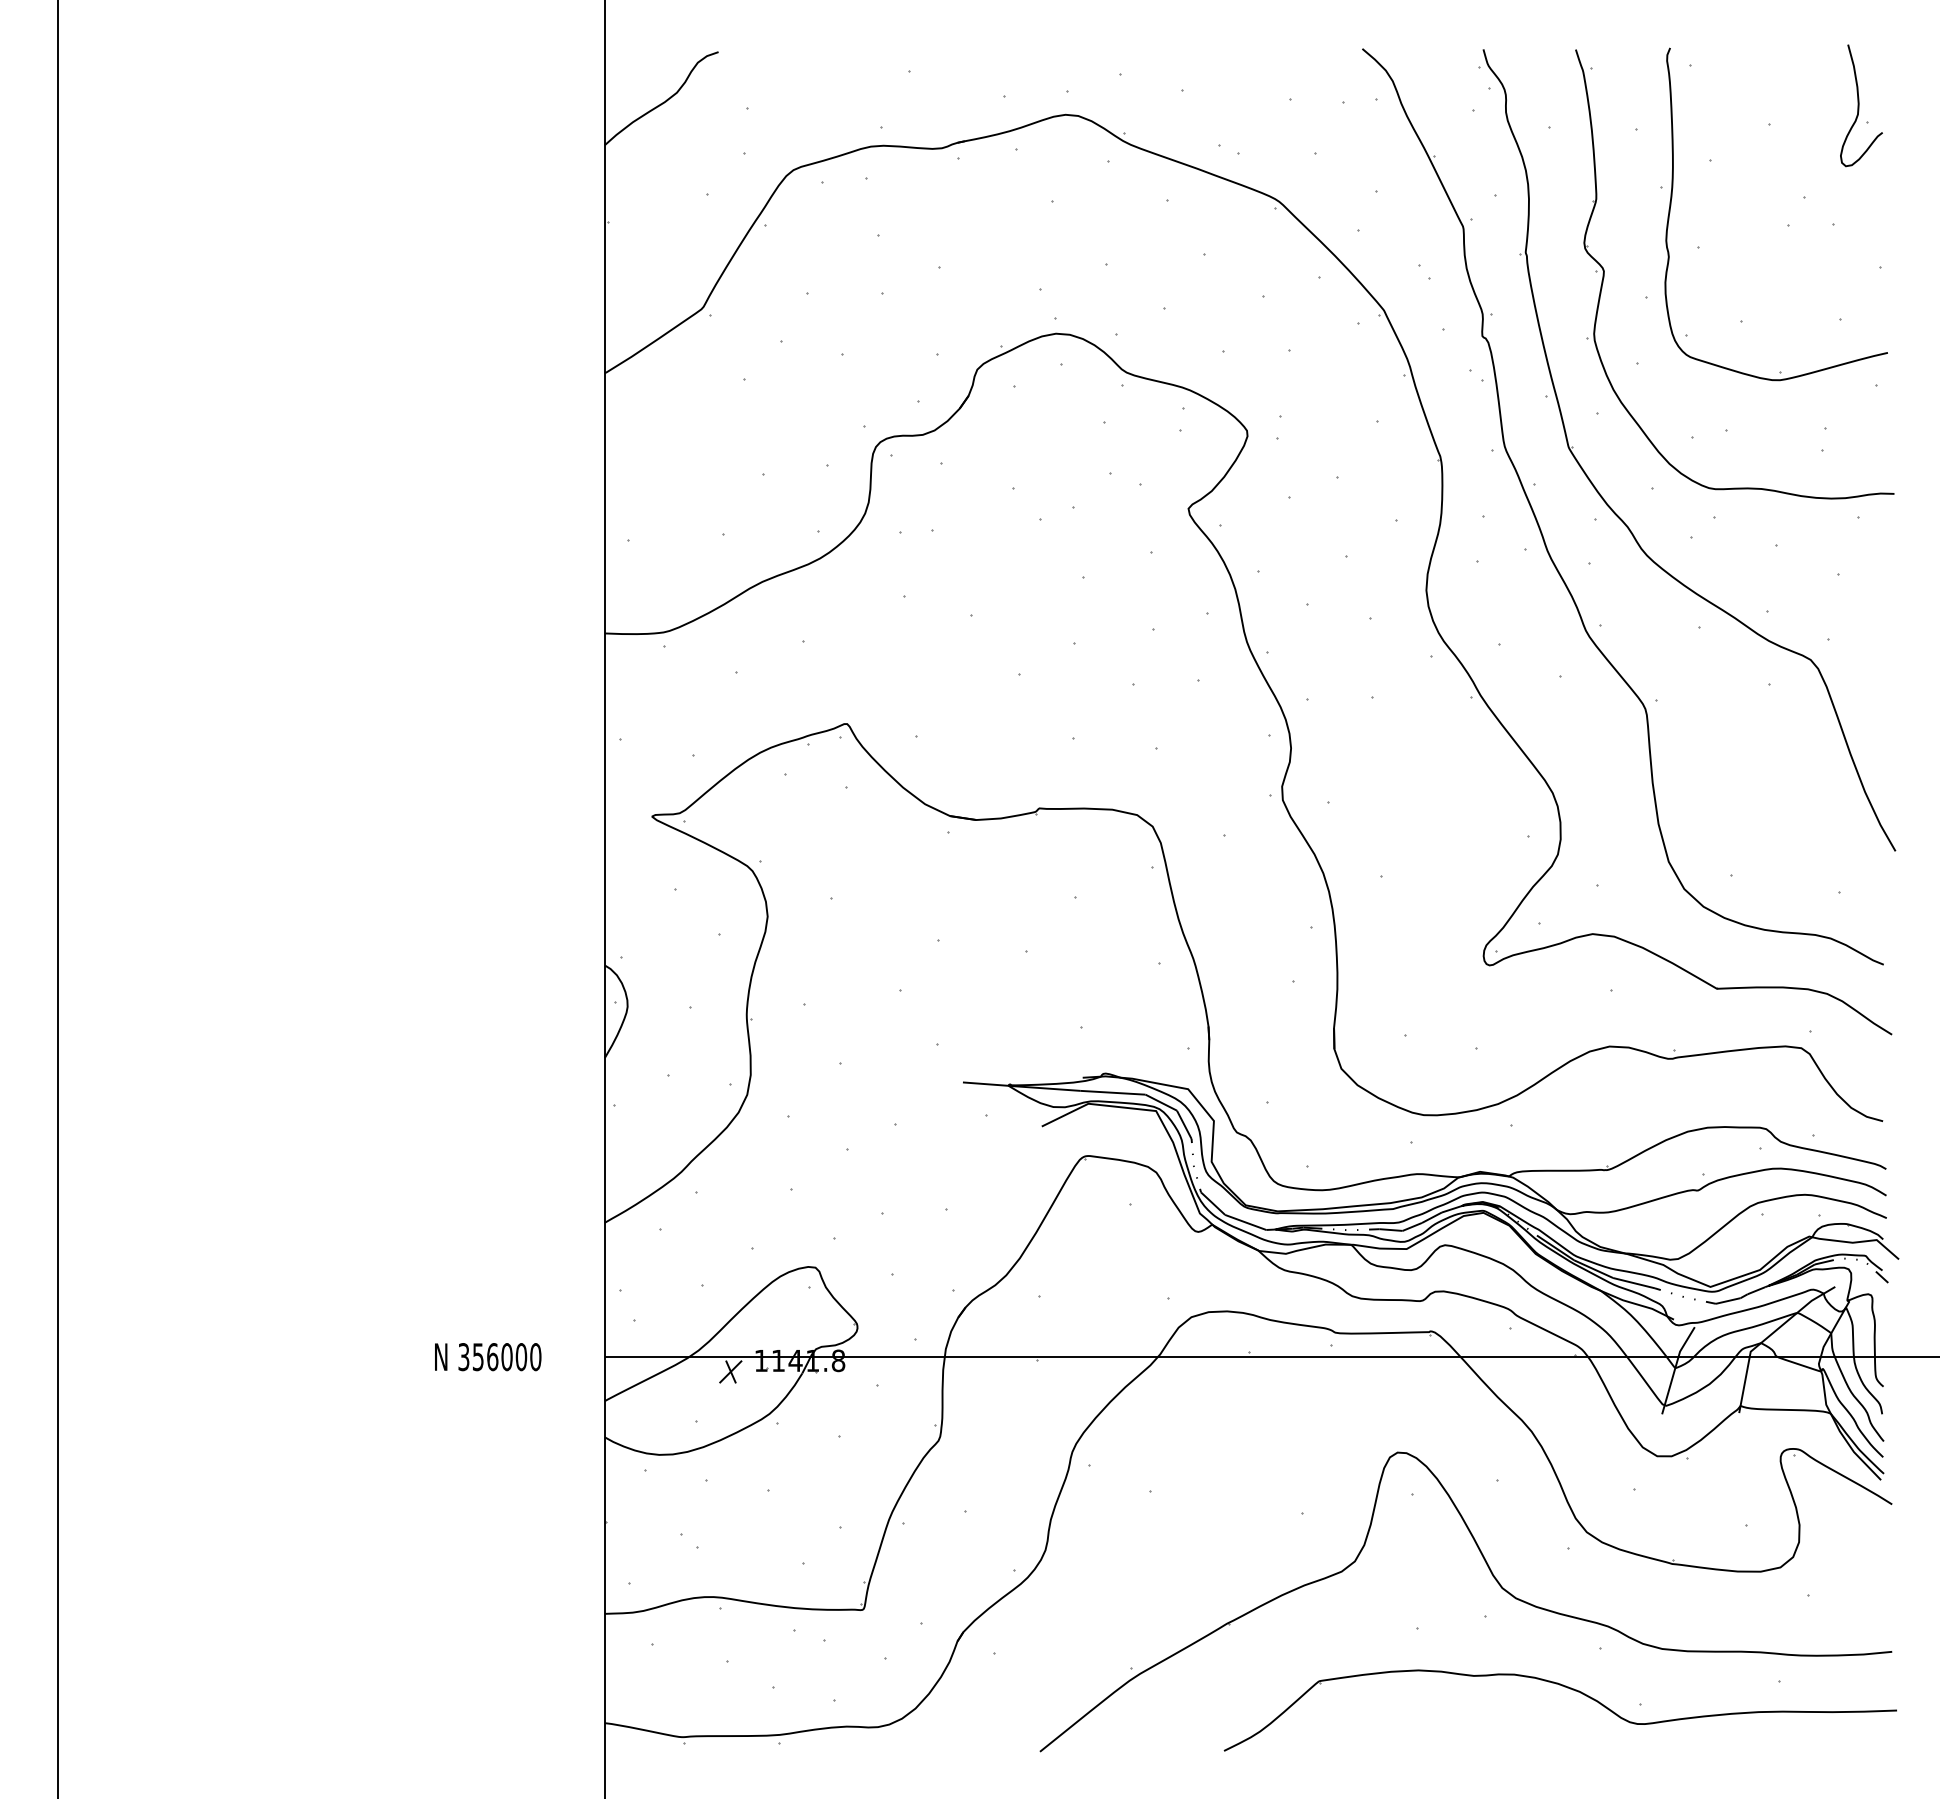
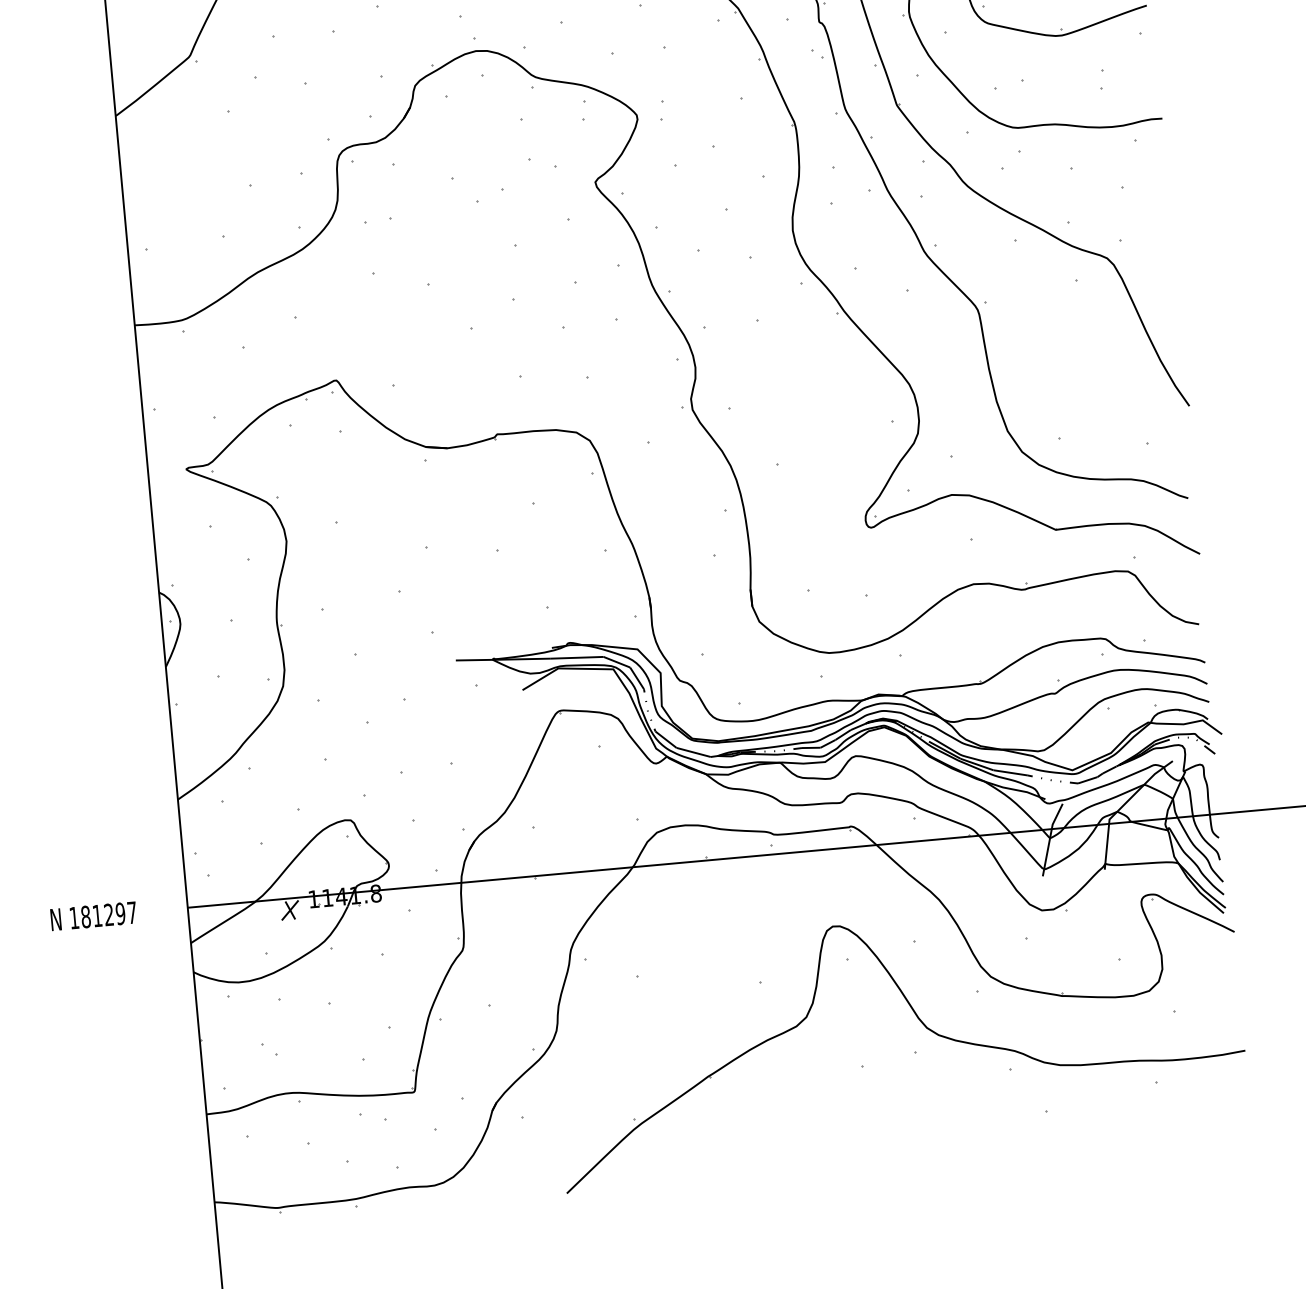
text: (499, 1357) -> (103, 915), 356000 -> 181297
part: (1567, 1688) -> (986, 1103), removed

